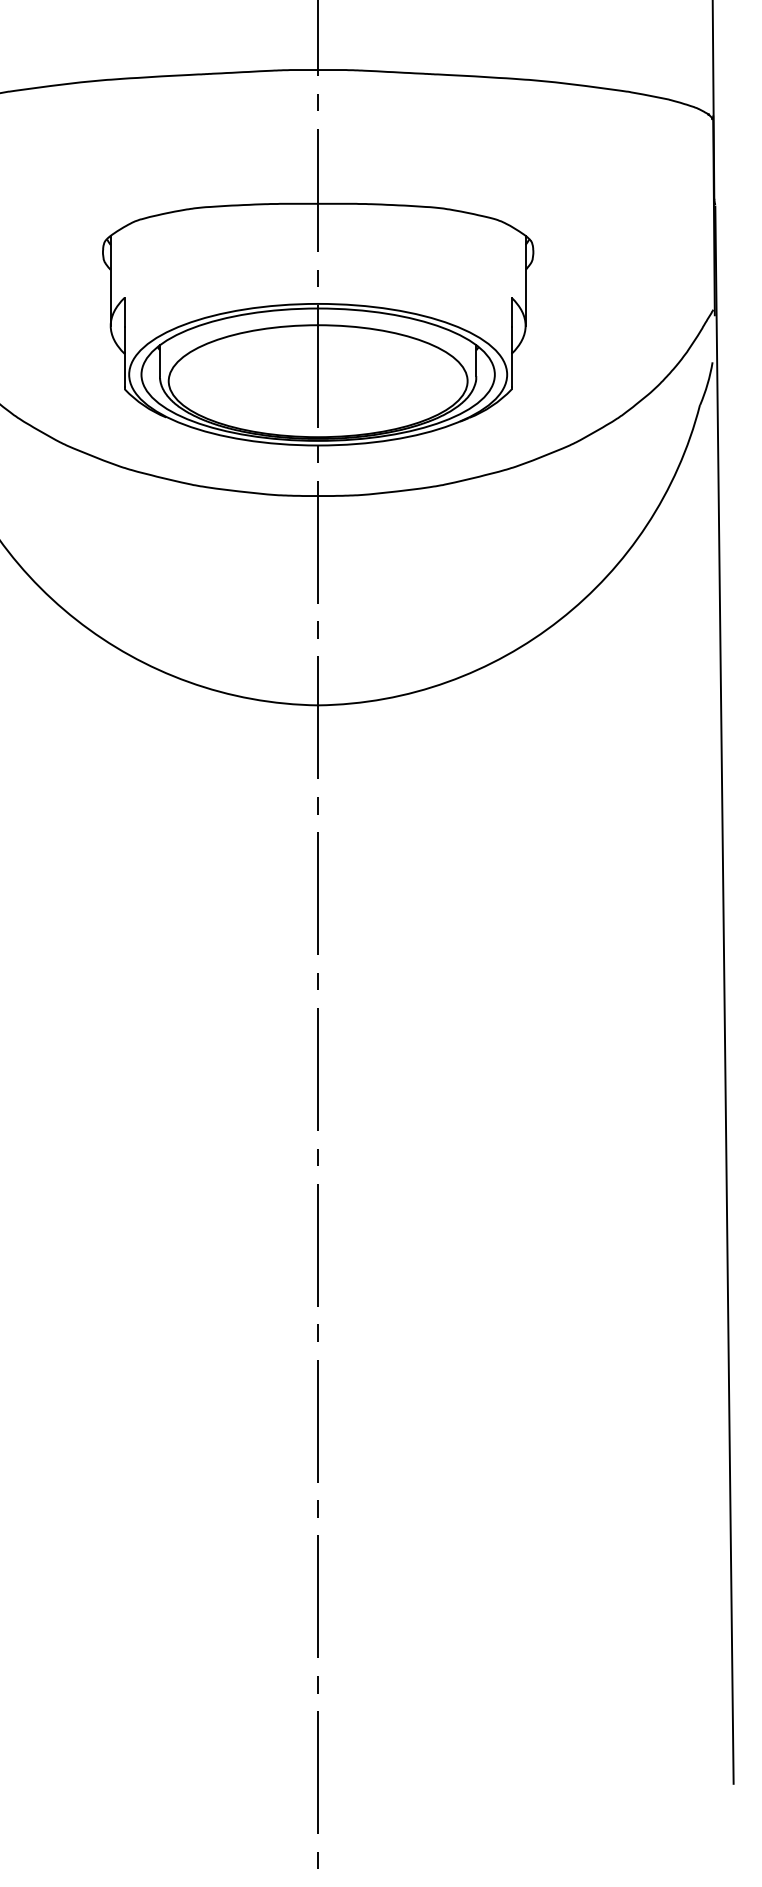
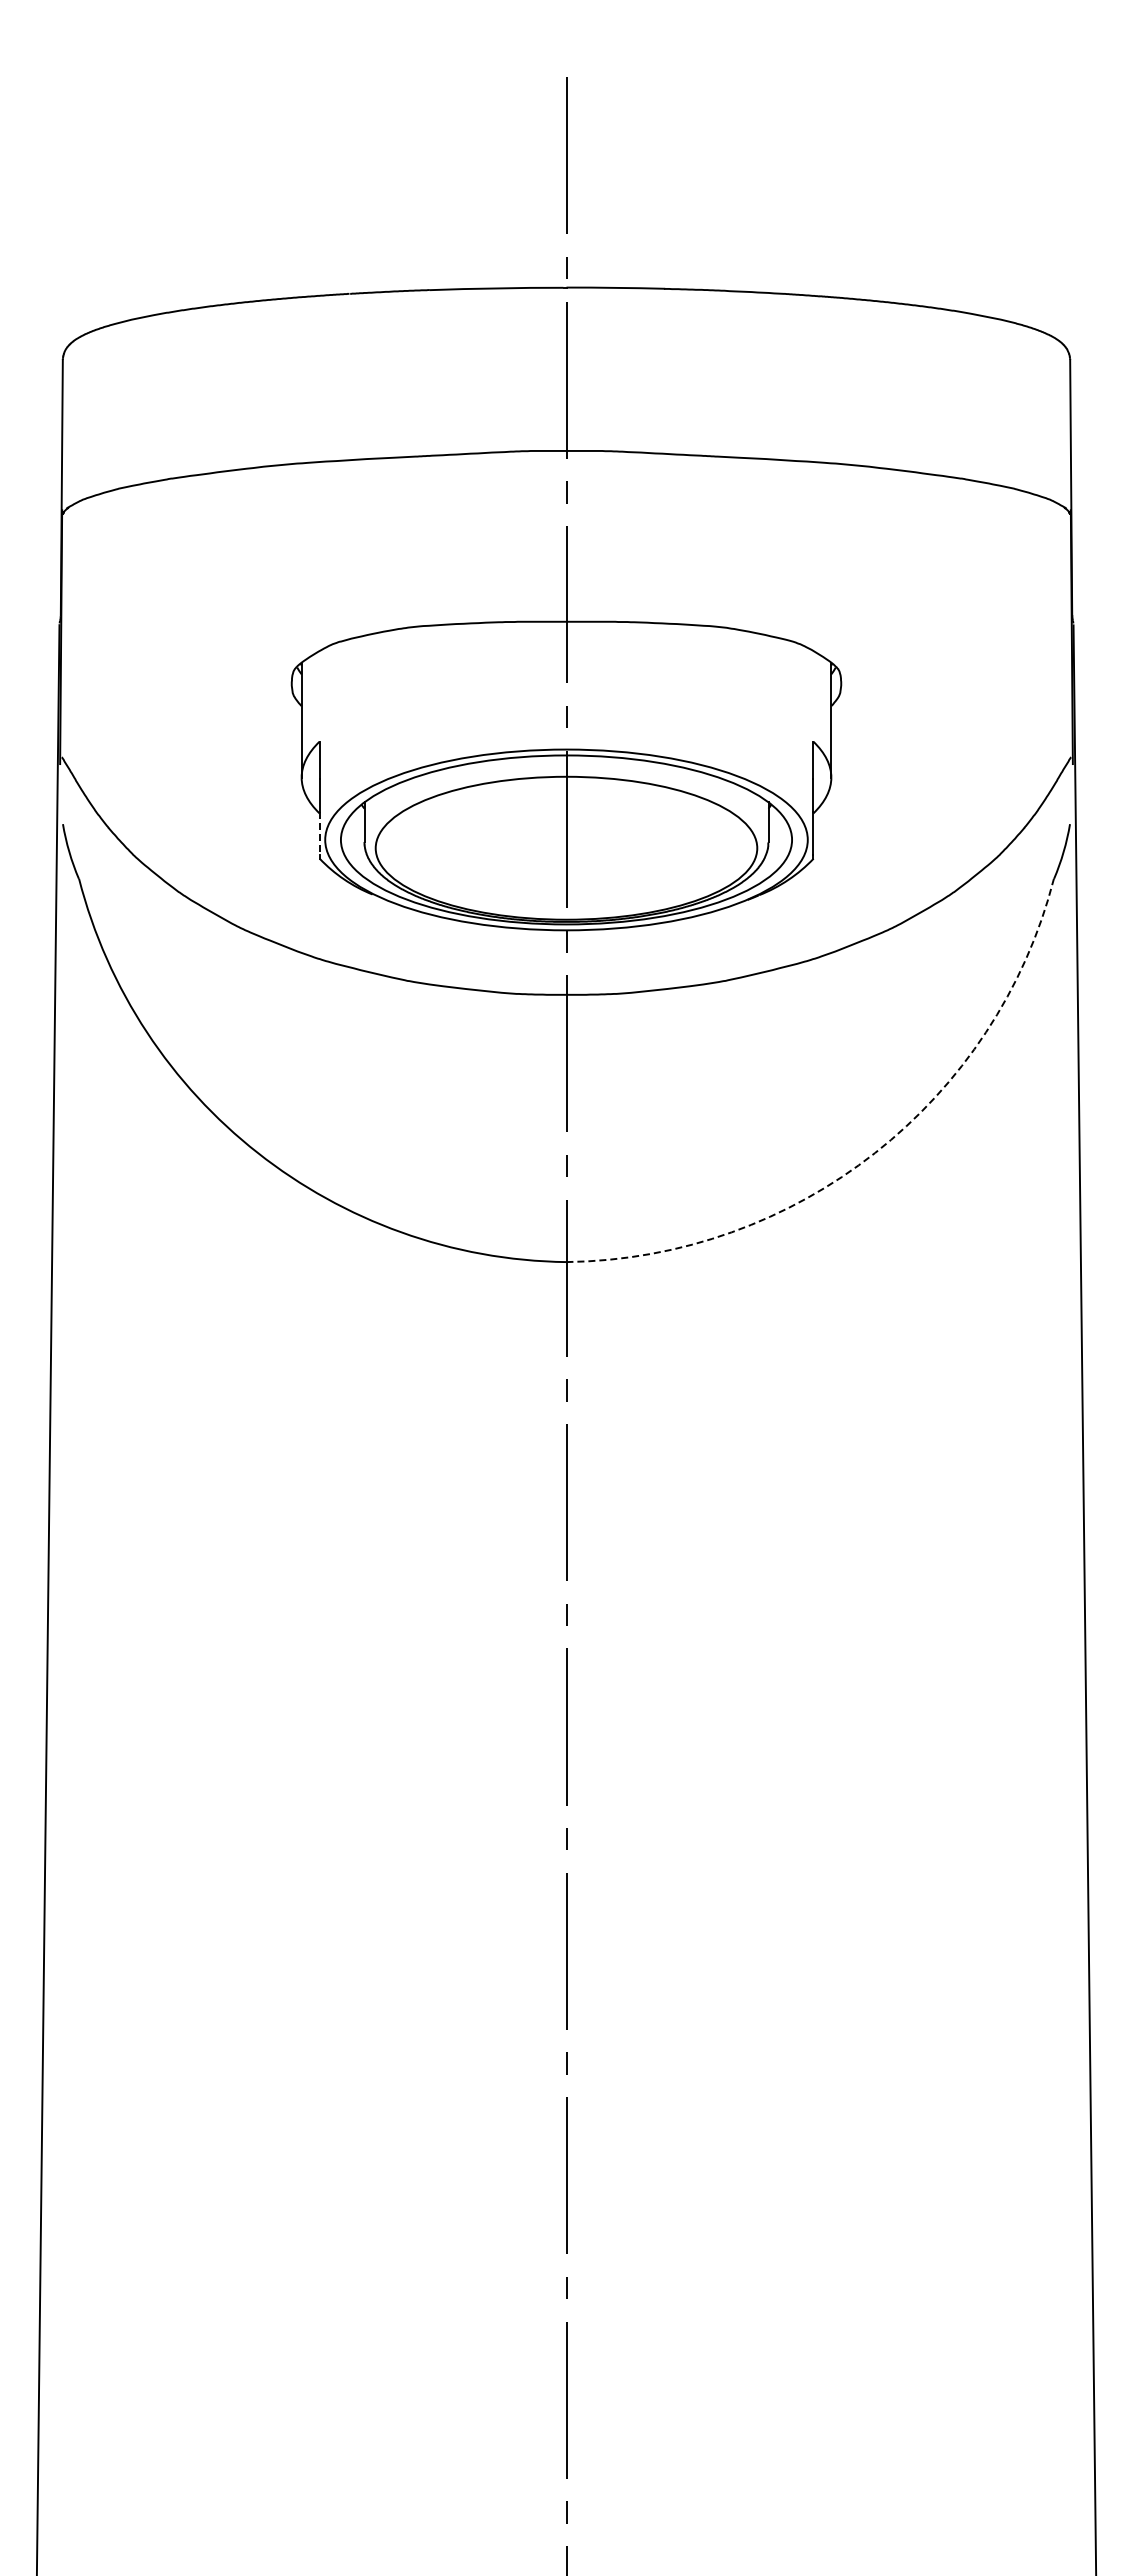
line: (124, 369) -> (319, 833), solid -> dashed
arc: (560, 620) -> (875, 1153), solid -> dashed

